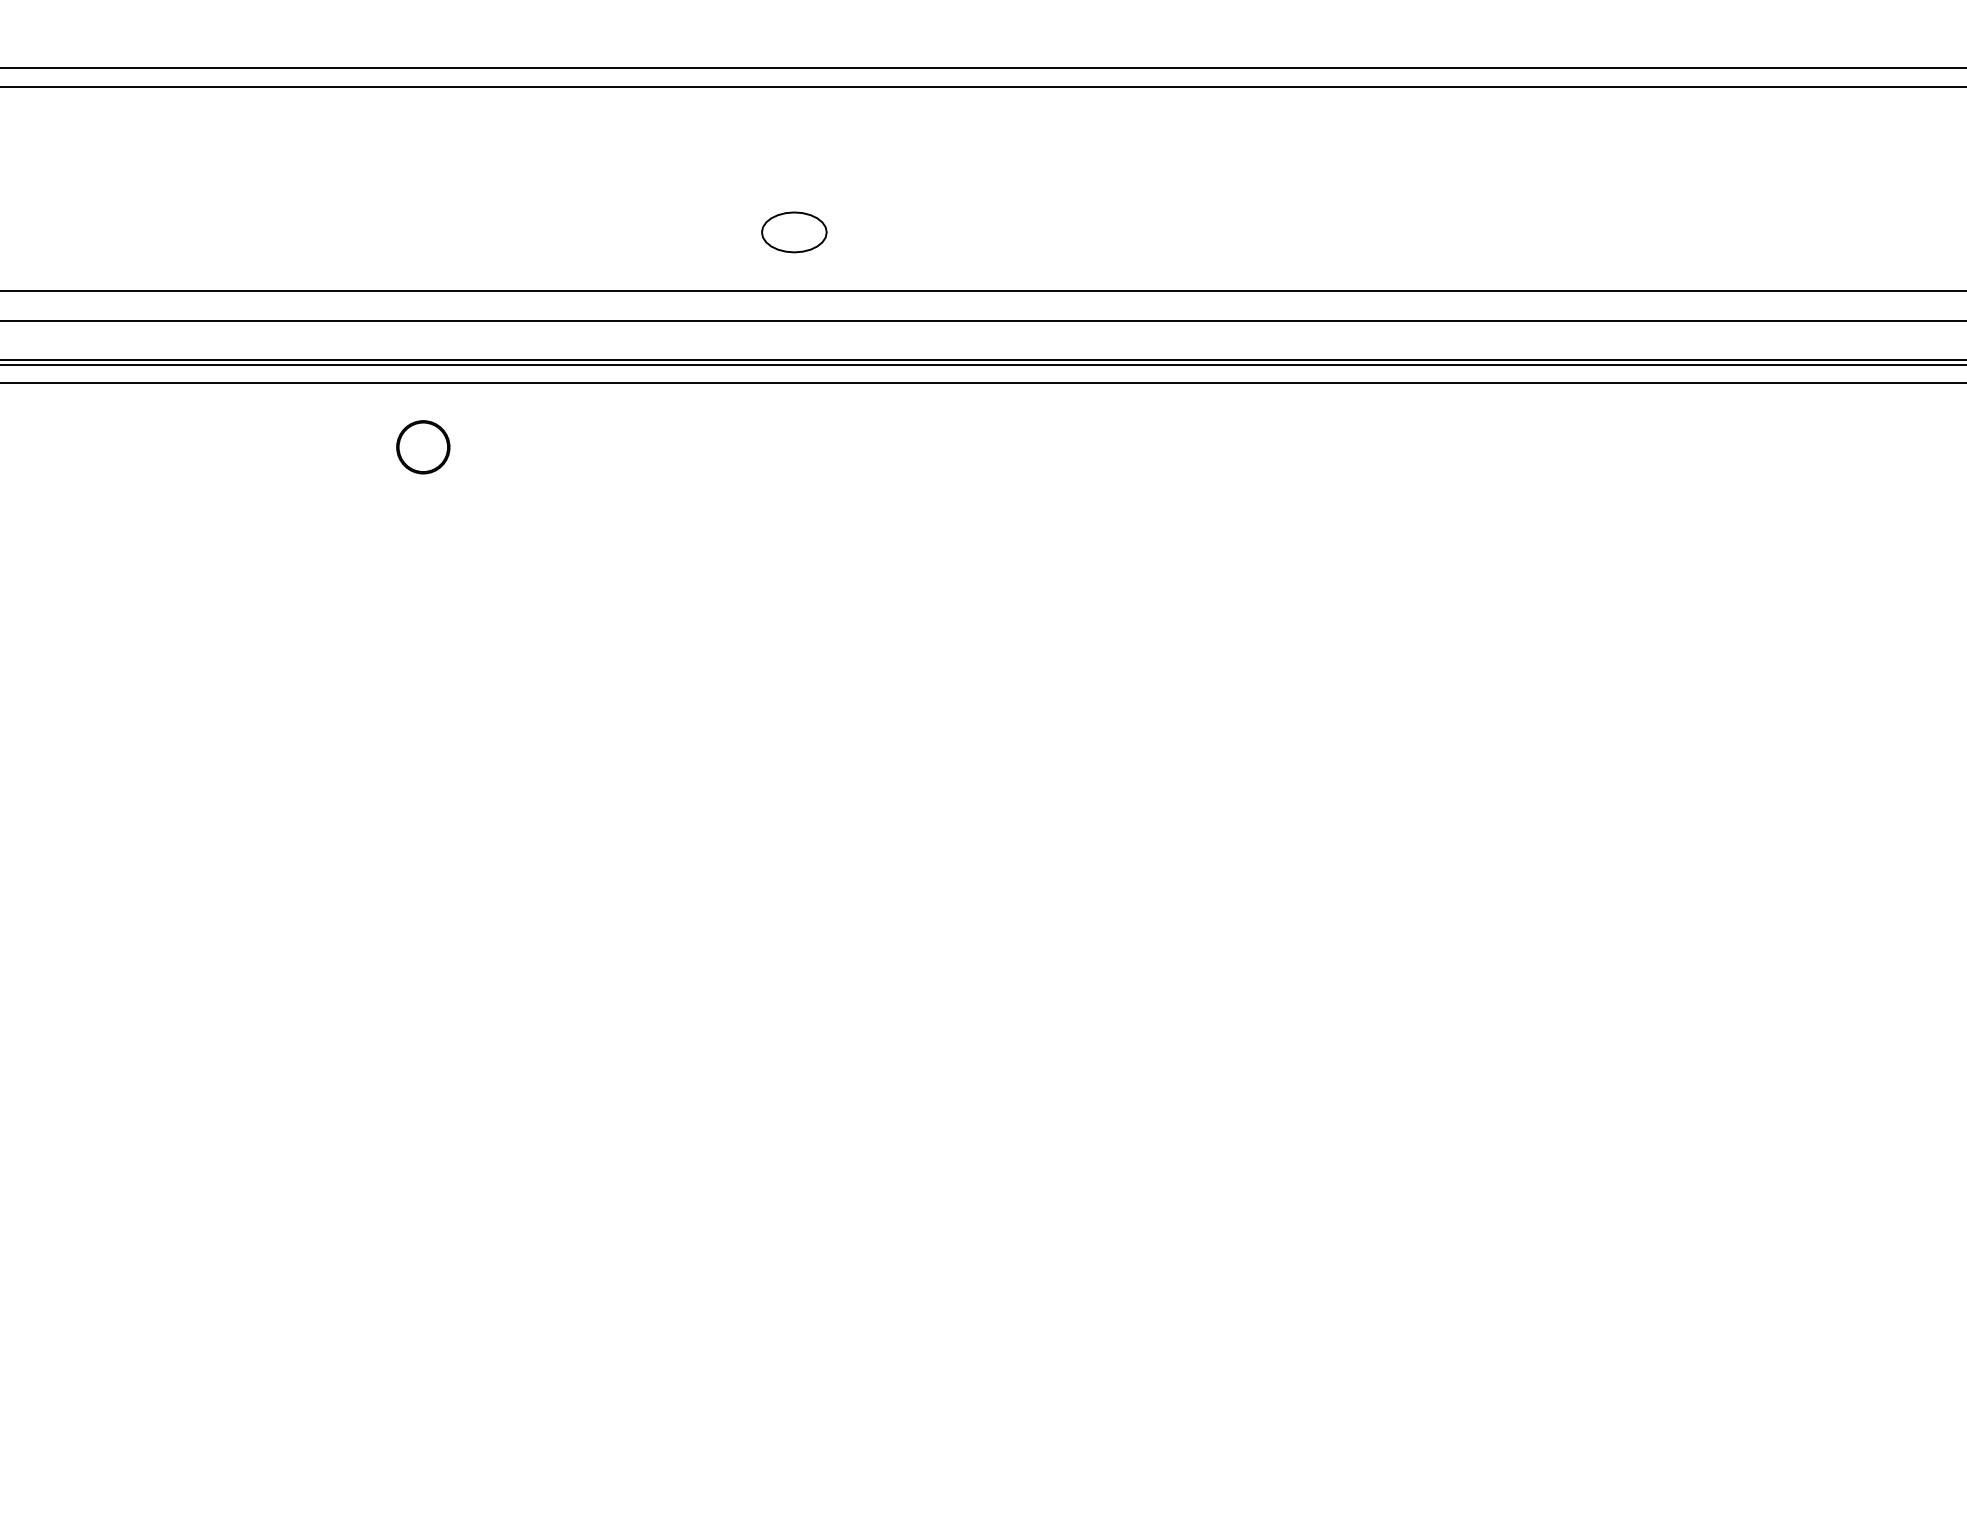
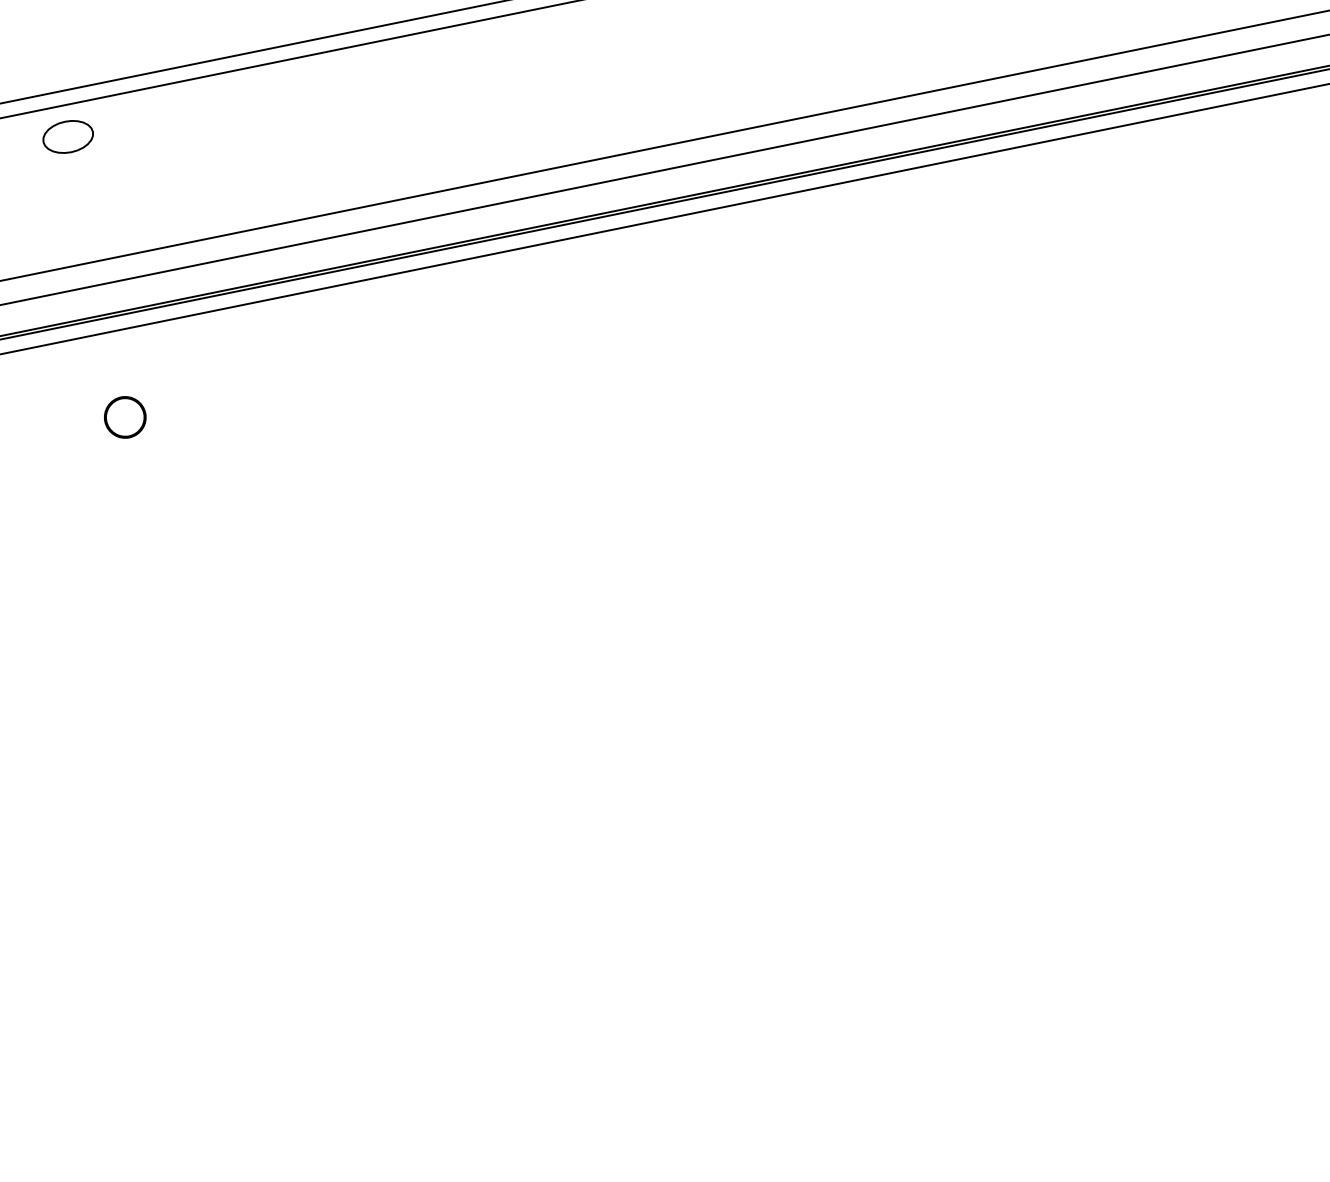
part: (794, 232) -> (68, 137), moved
part: (423, 447) -> (125, 417), moved

